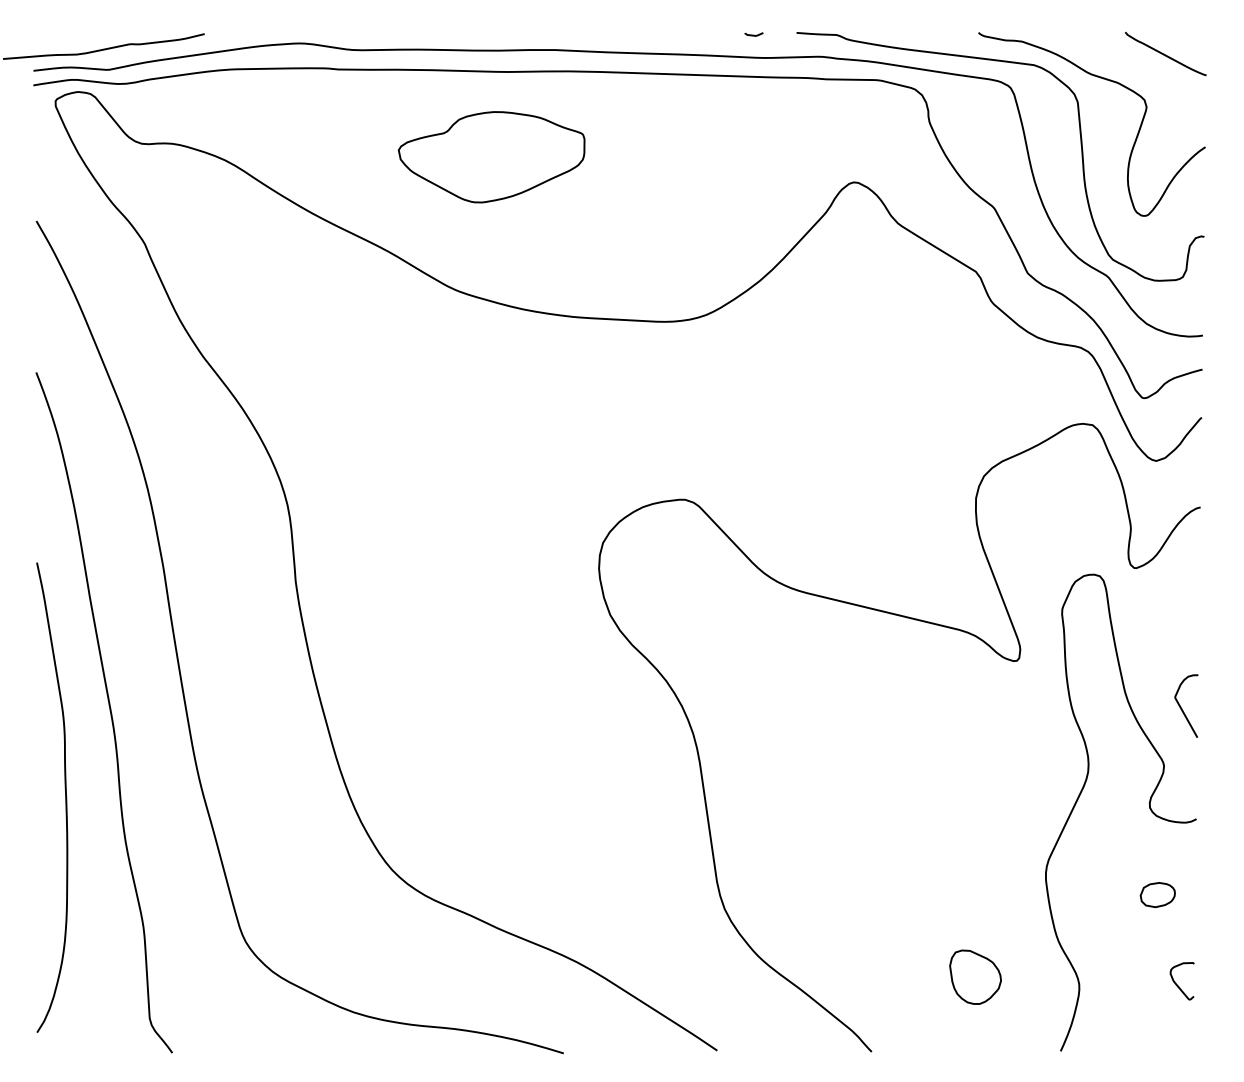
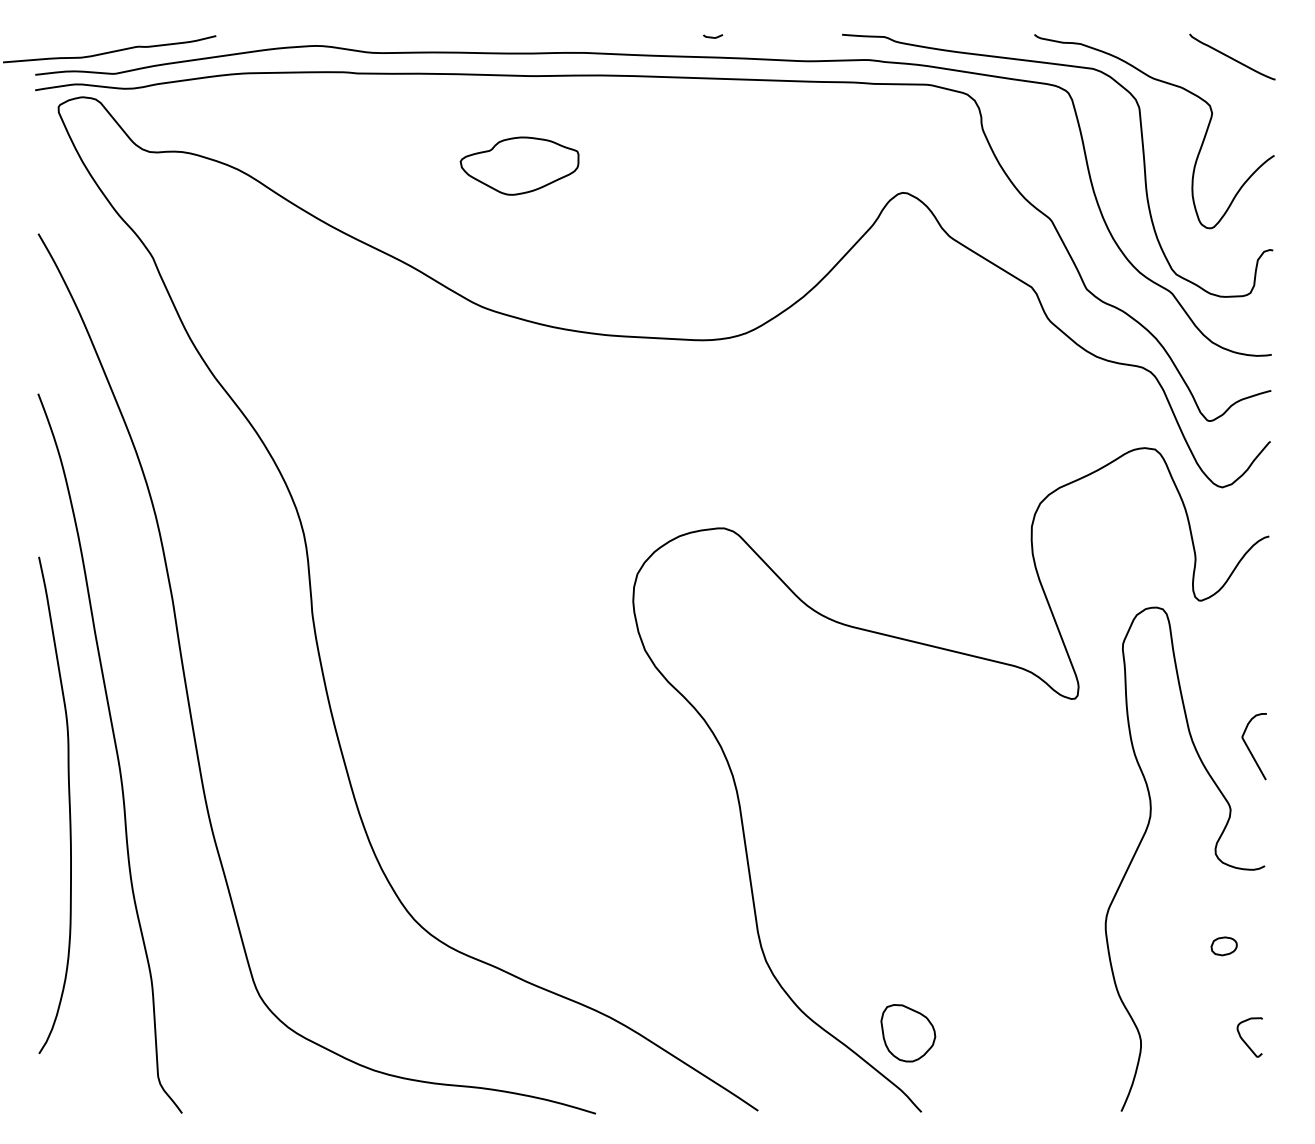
curve: (754, 34) -> (713, 36), moved
part: (491, 156) -> (519, 165), size x0.6
curve: (64, 797) -> (68, 805), moved
part: (1158, 895) -> (1224, 946), size x0.7
part: (975, 977) -> (908, 1033), moved

